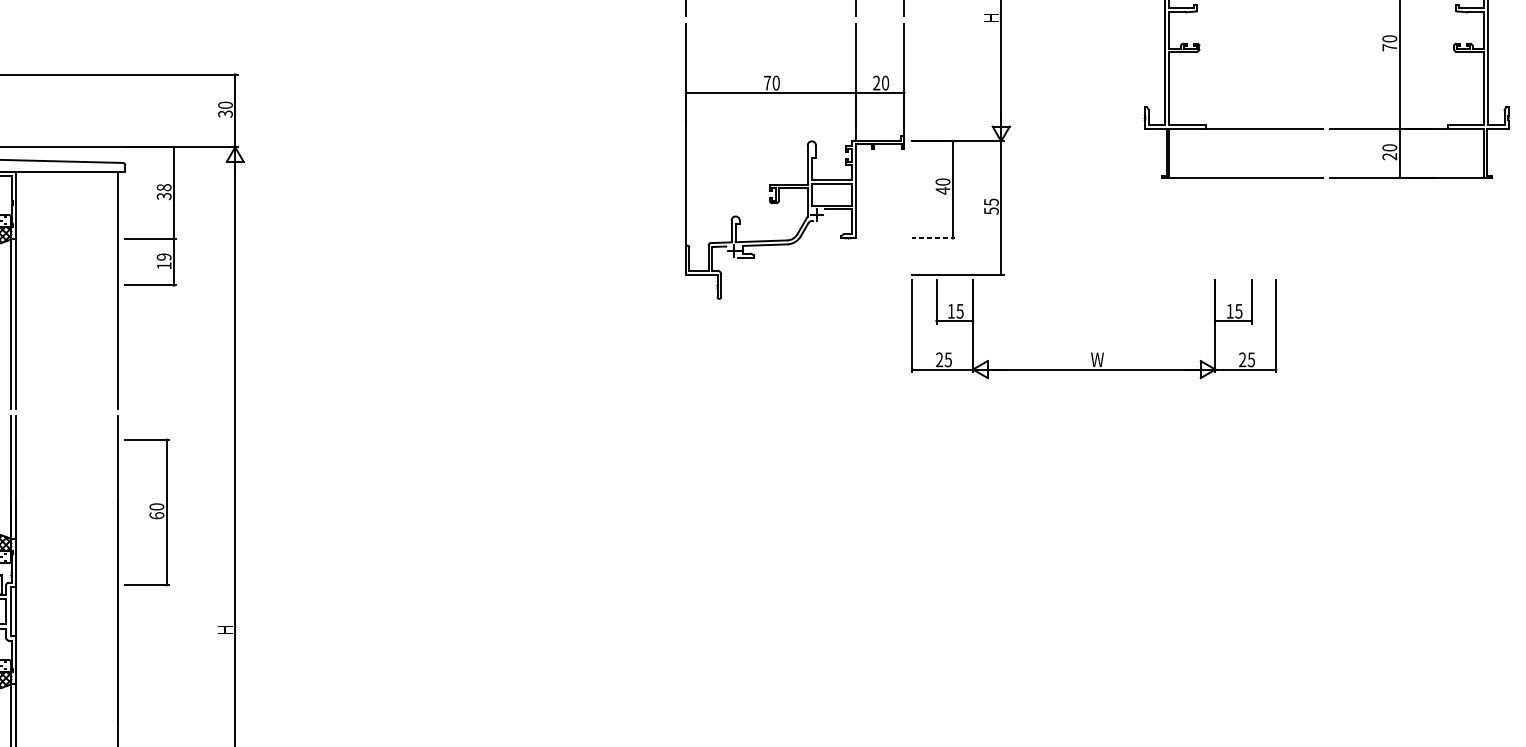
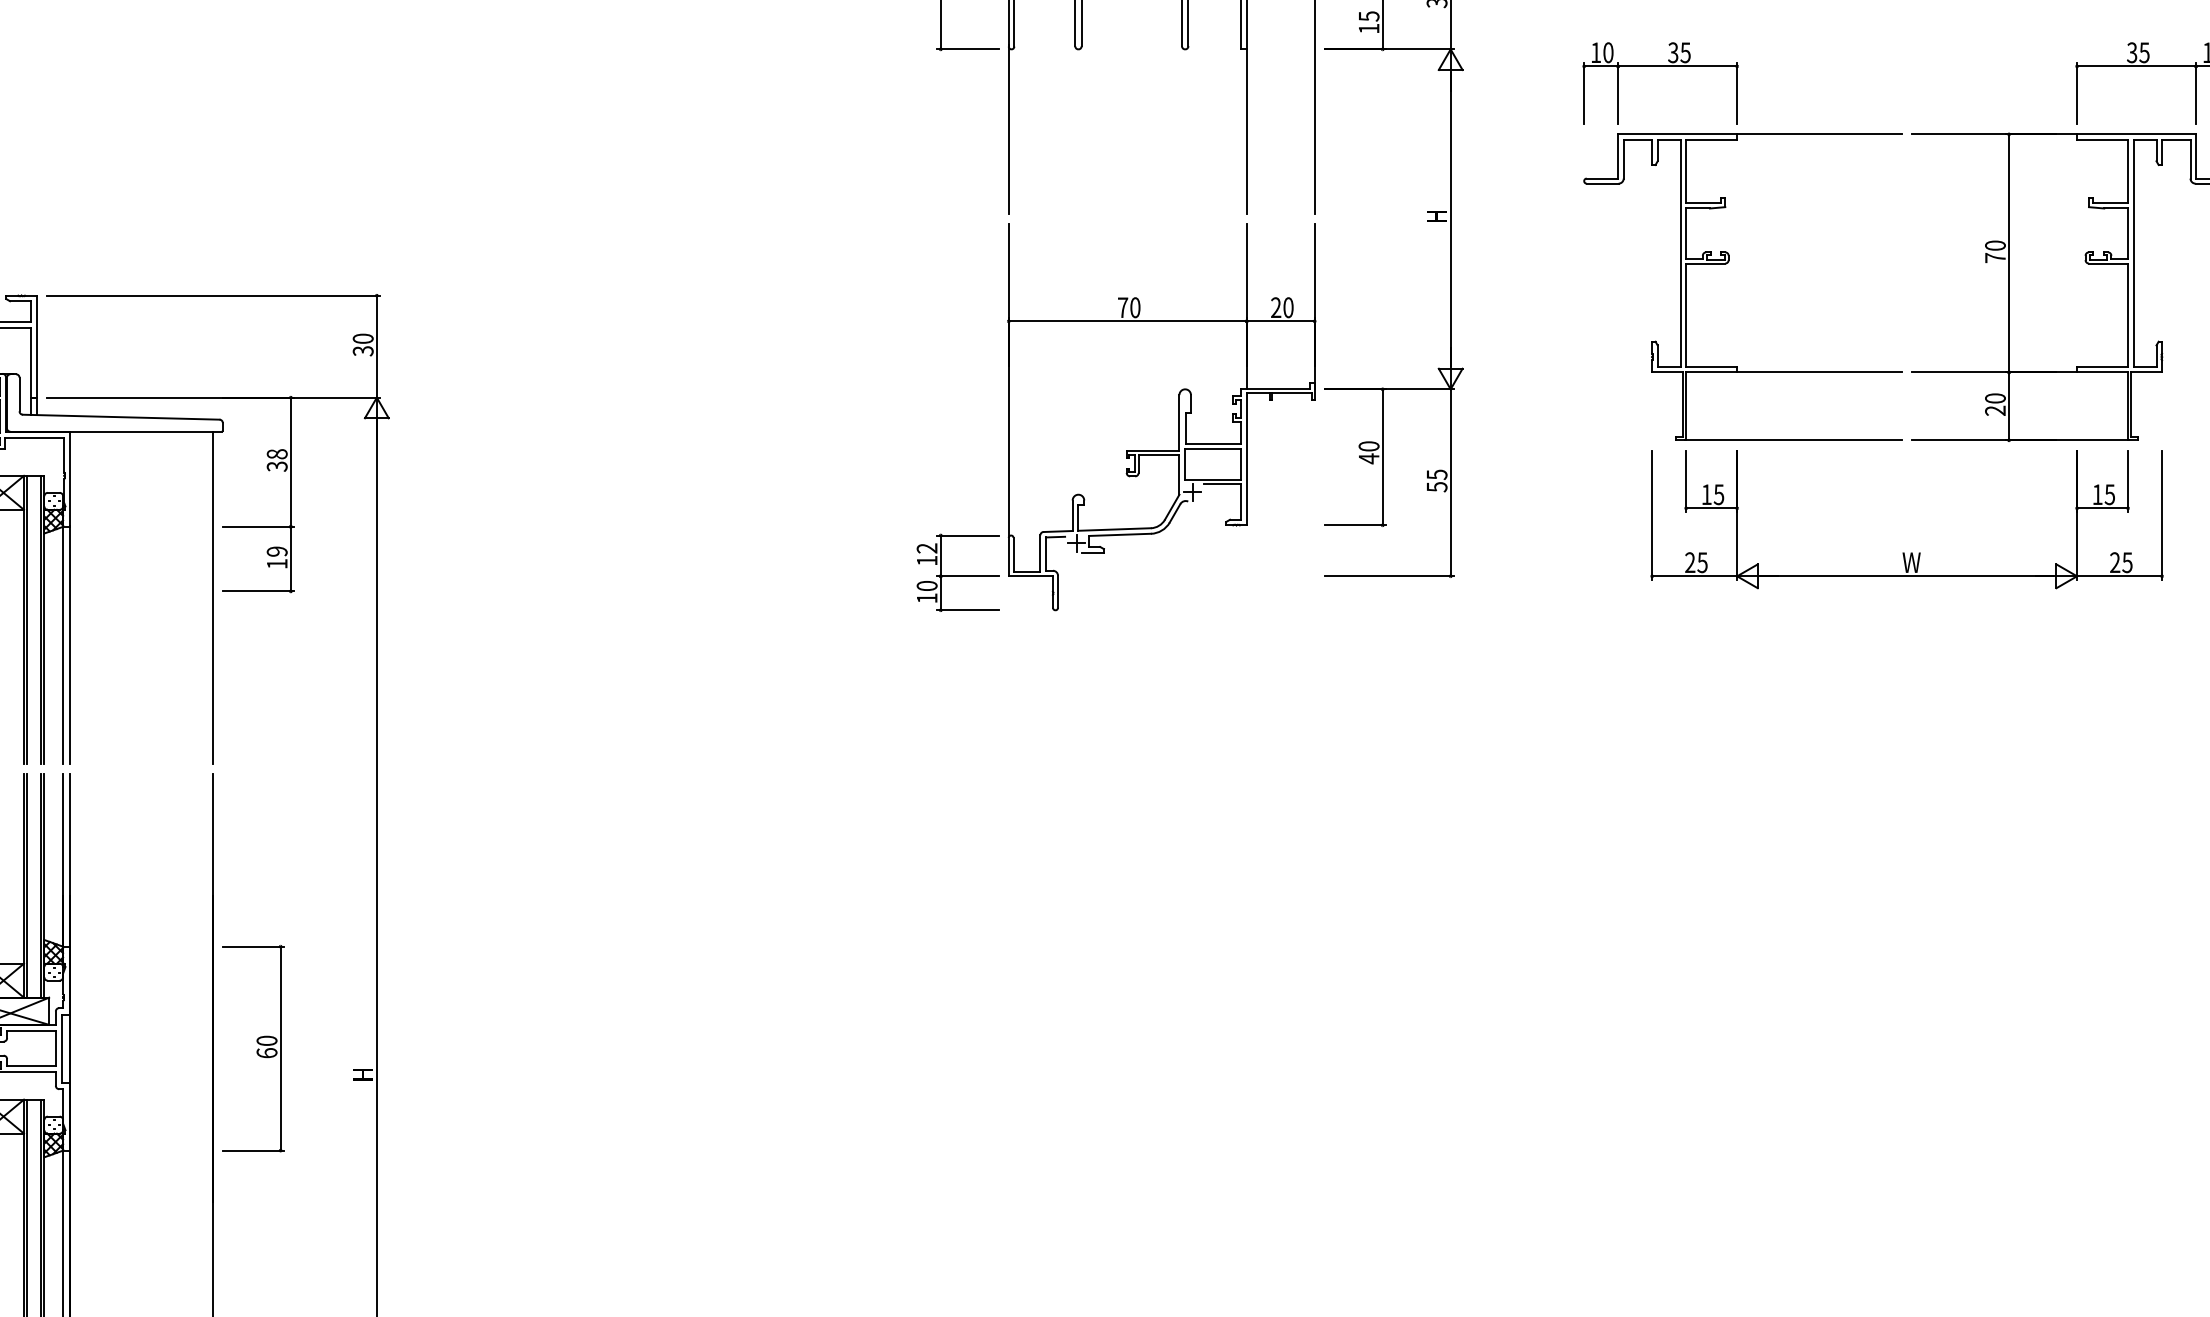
line: (933, 238) -> (1355, 525), dashed -> solid
part: (649, 271) -> (957, 572), added
part: (1092, 352) -> (1904, 552), moved
part: (147, 512) -> (253, 1048), moved

